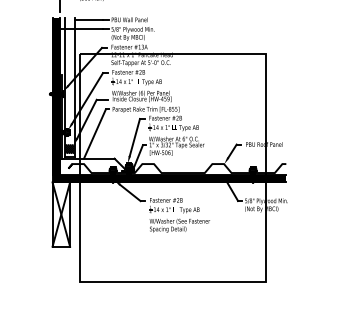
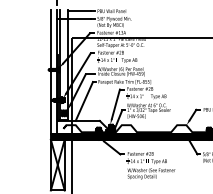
hatch: (56, 96) -> (53, 71), removed

